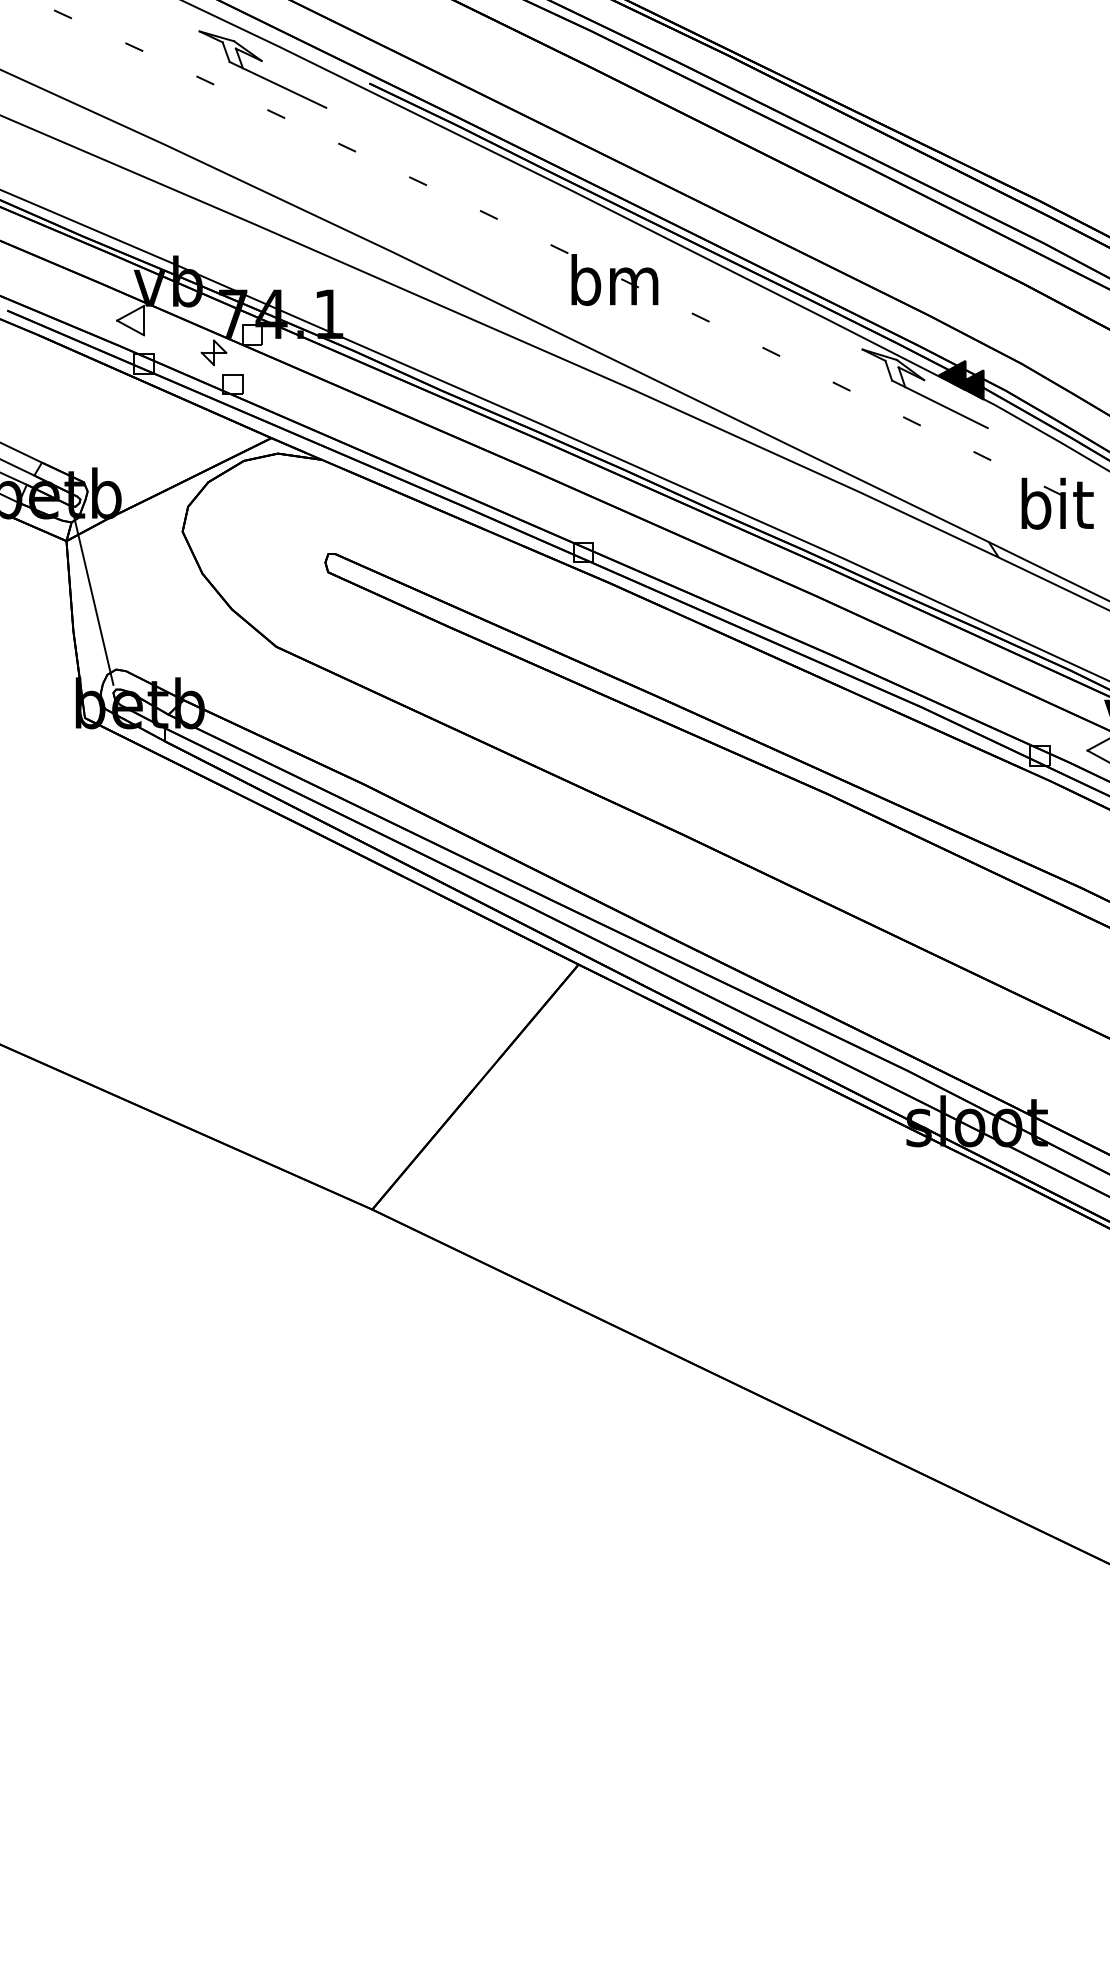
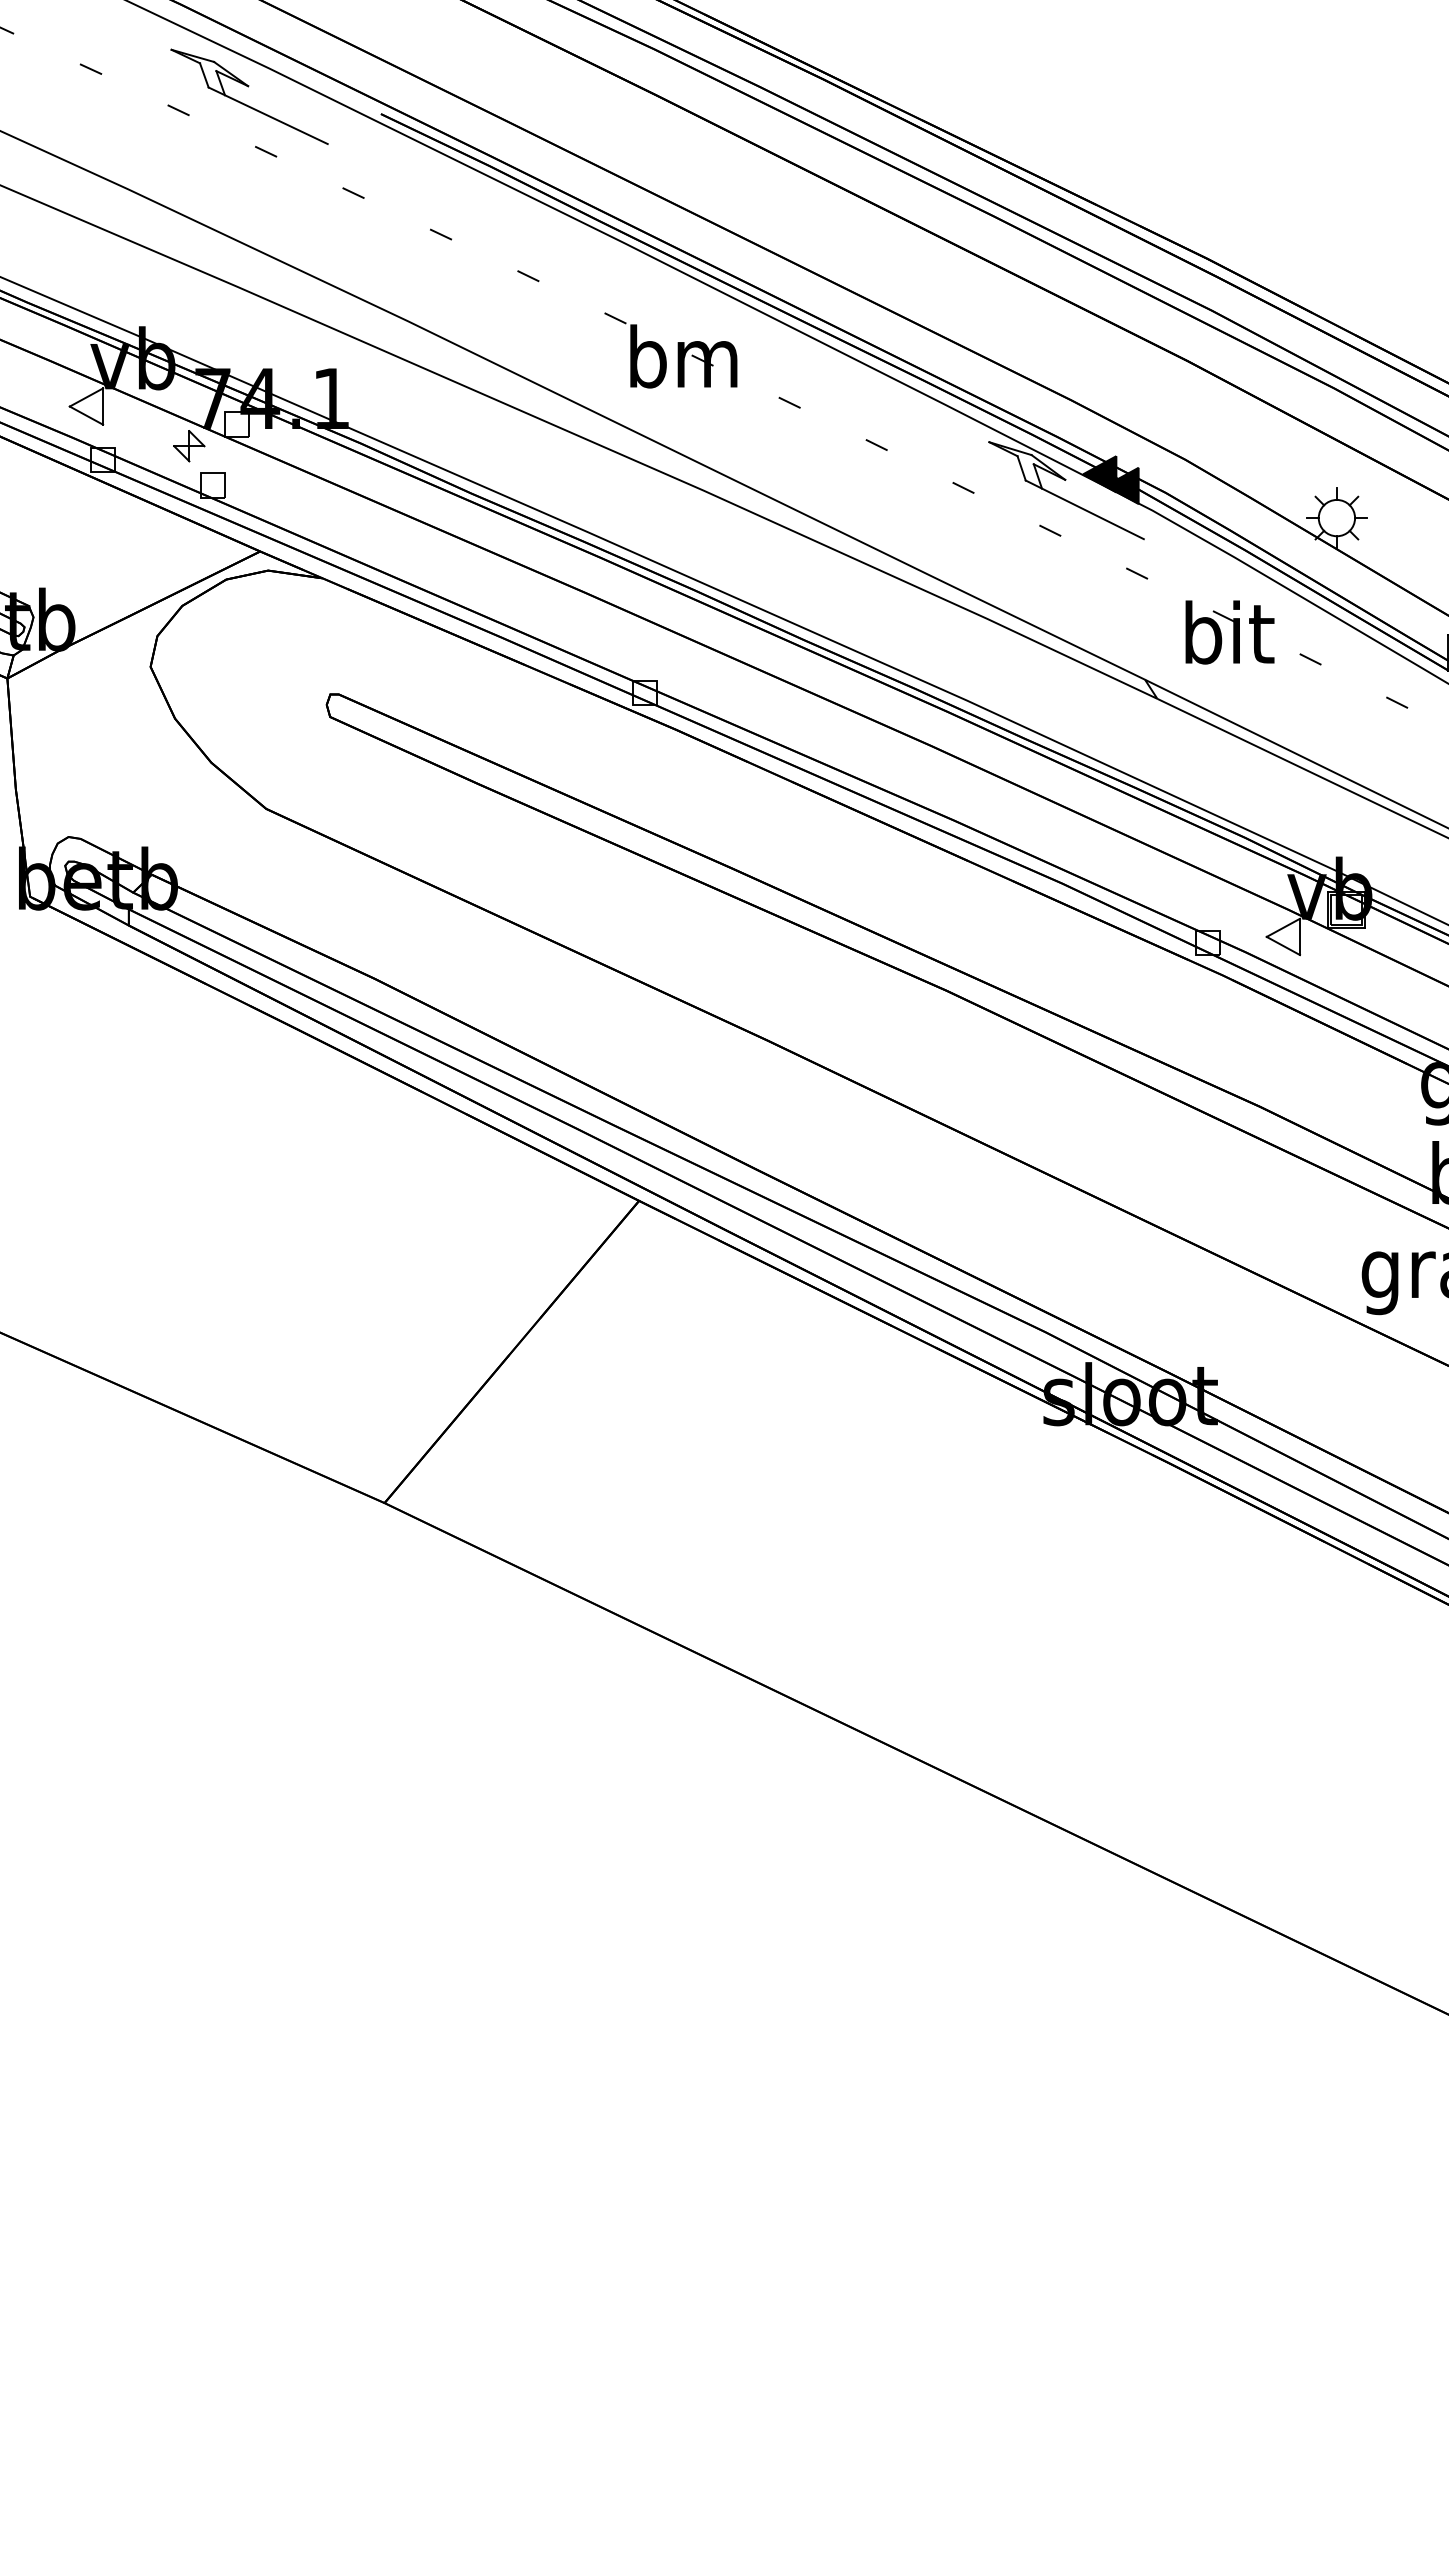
line: (92, 596) -> (39, 746), removed

